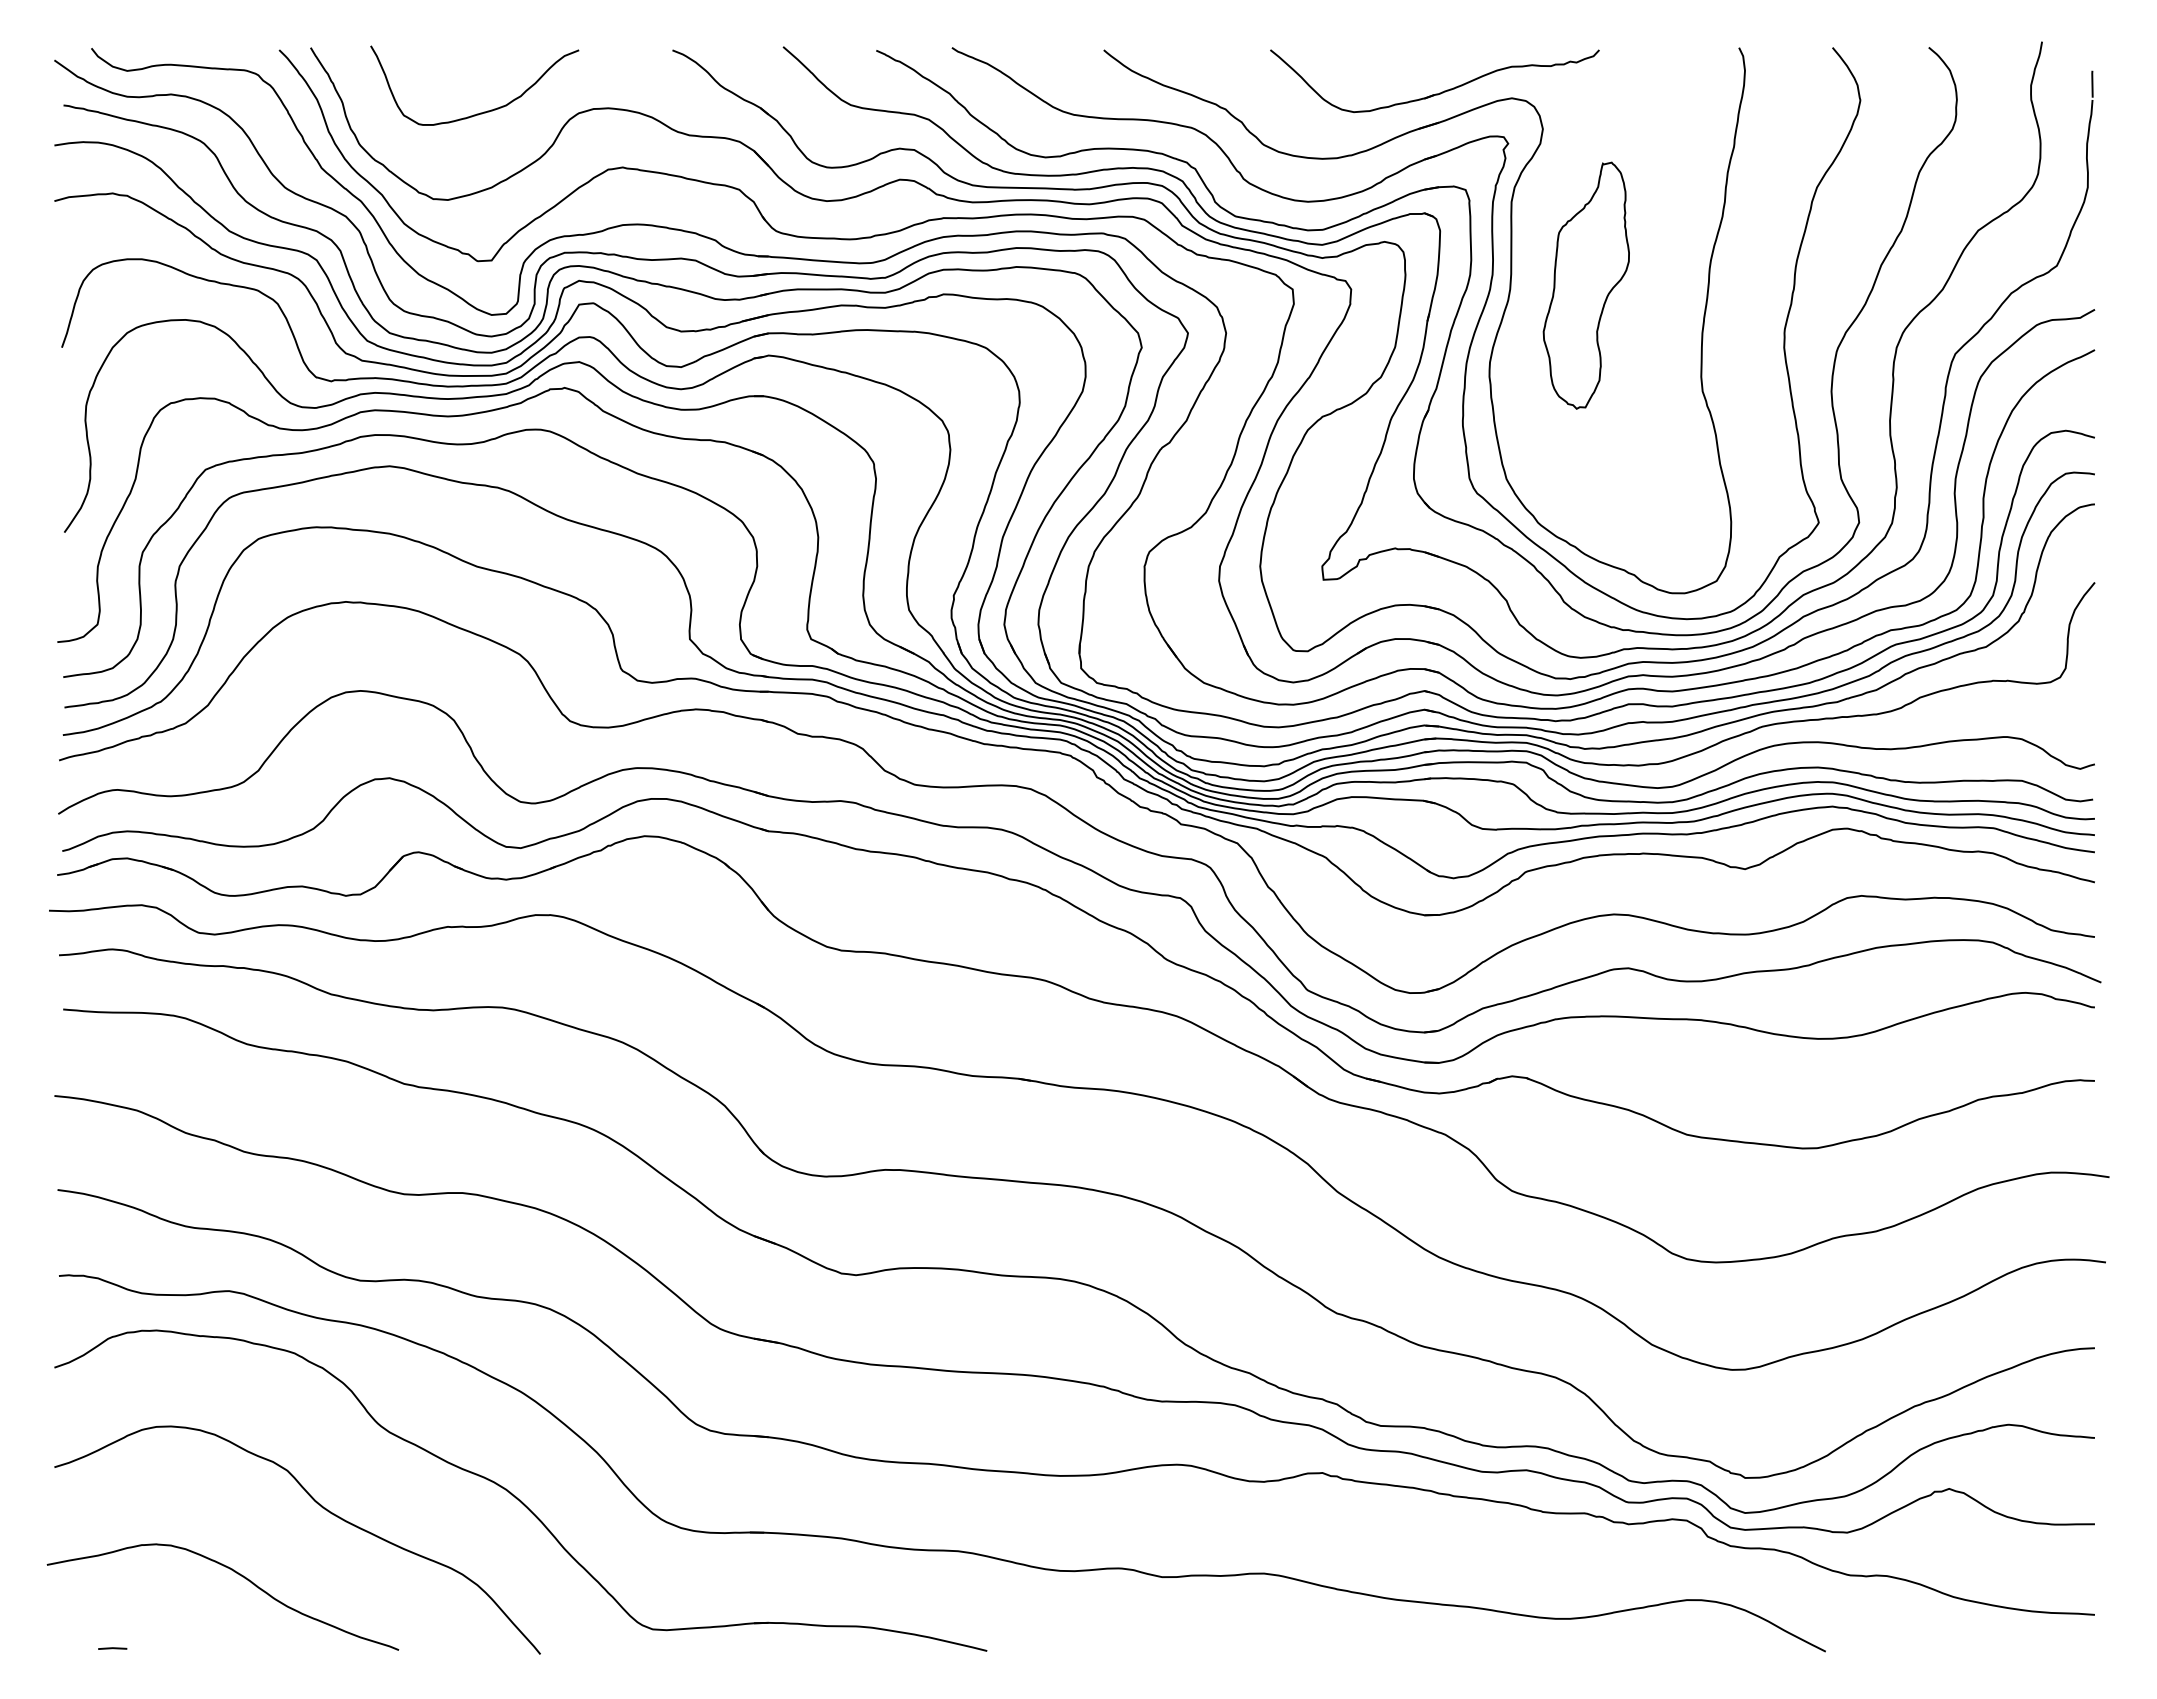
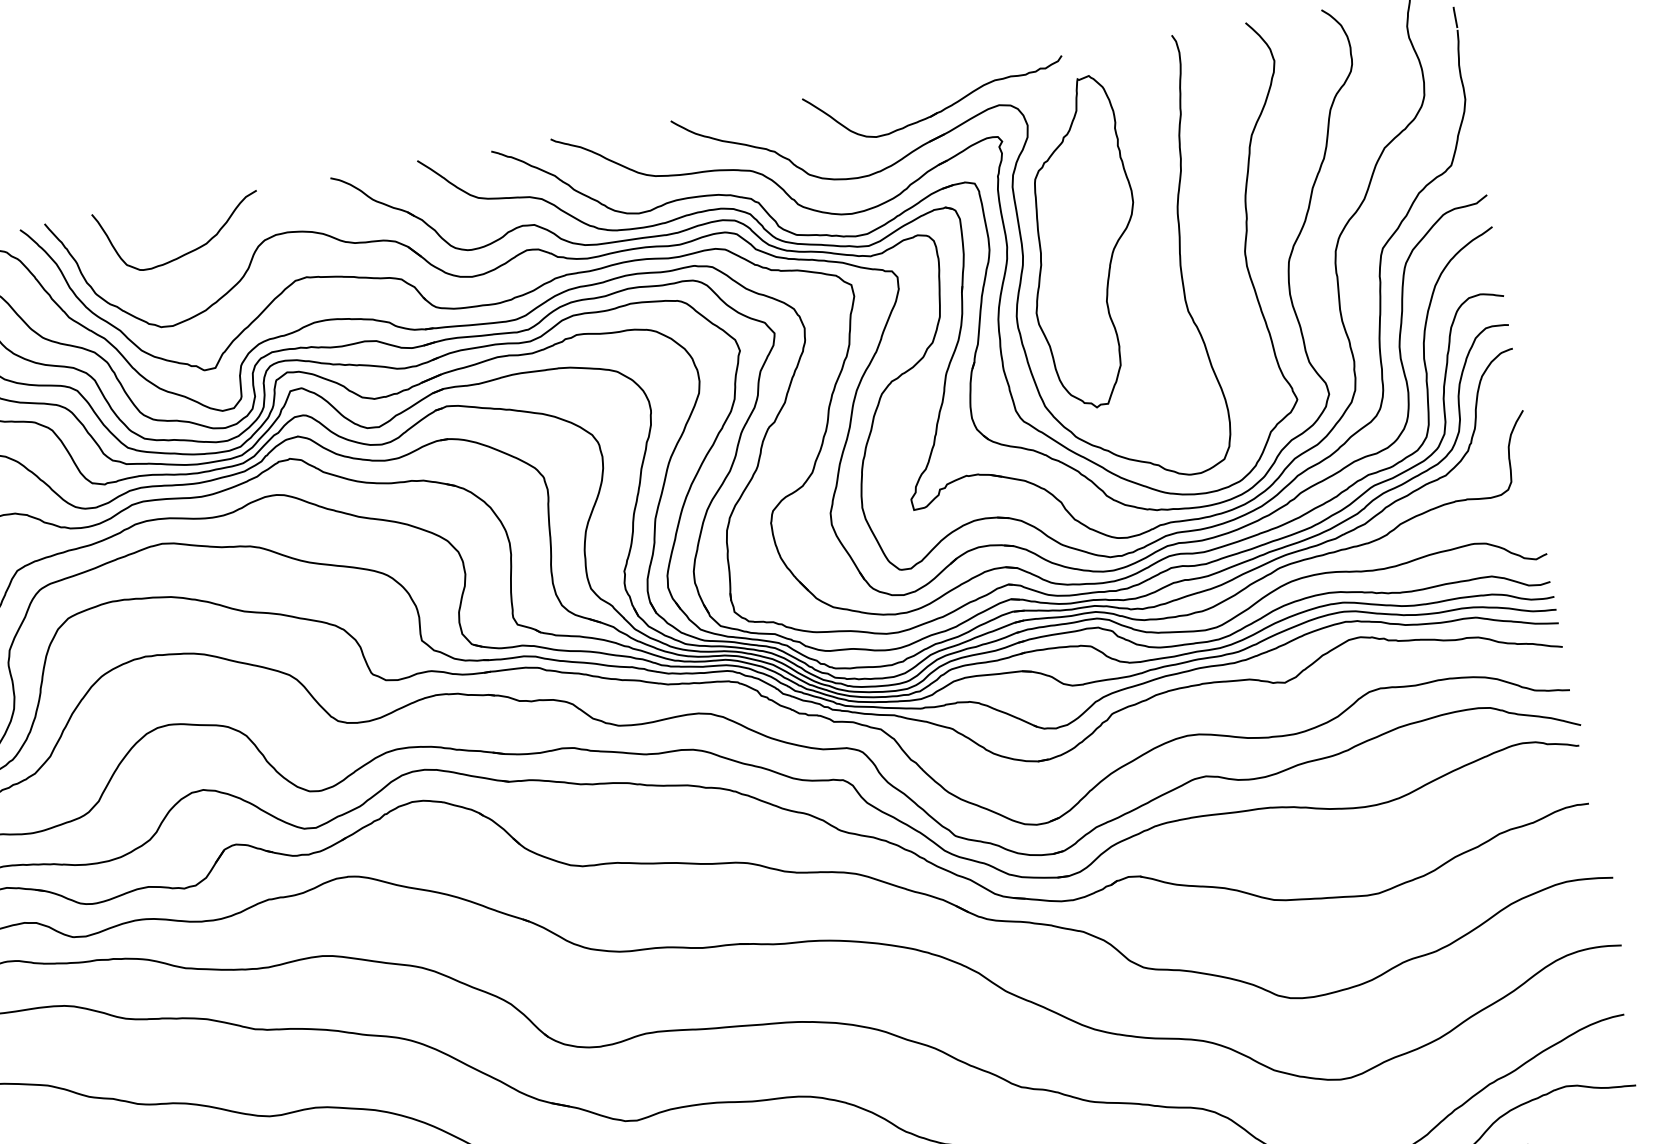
part: (1586, 285) -> (1082, 243), size x1.67

